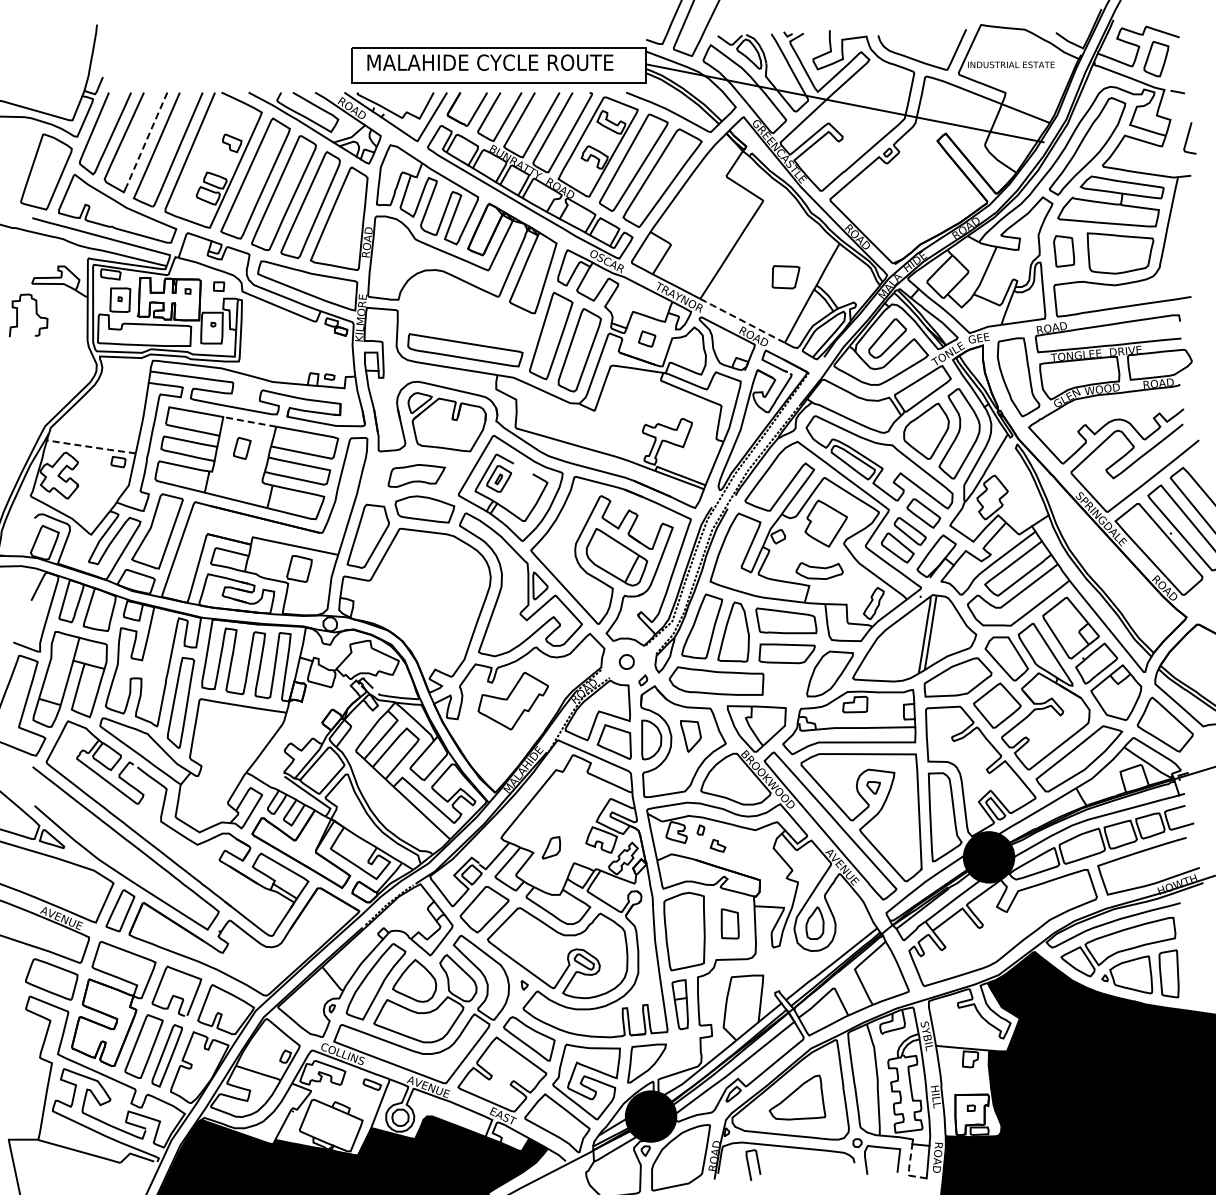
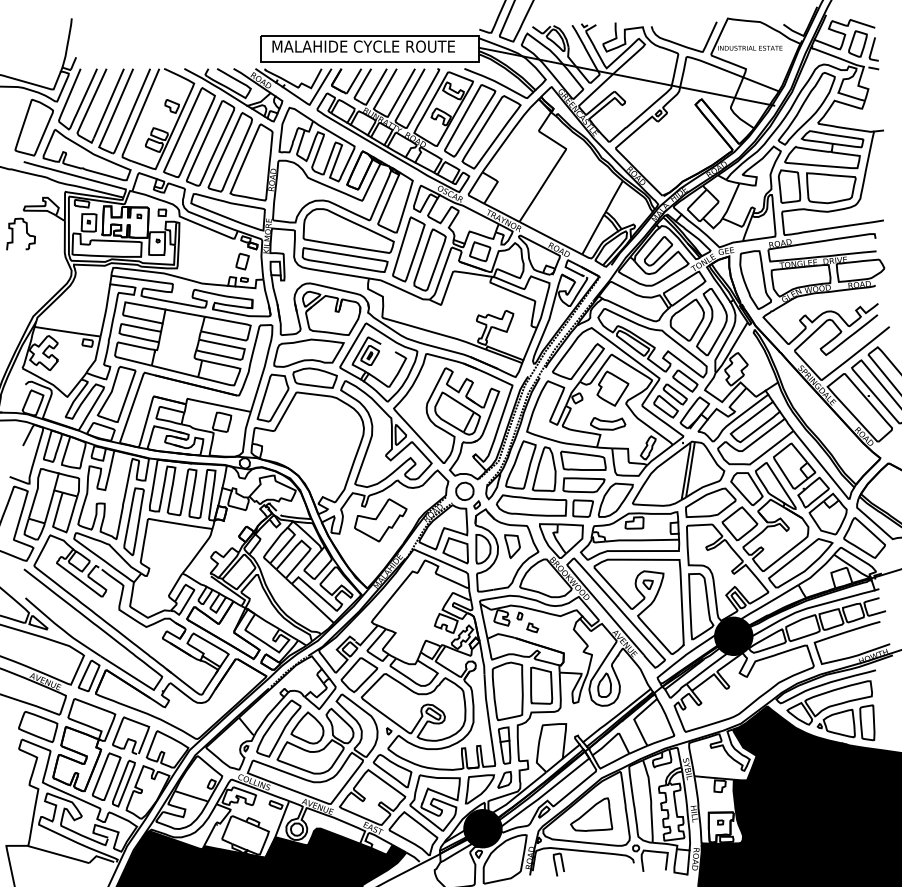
line: (147, 138) -> (109, 102), dashed -> solid
line: (1188, 138) -> (872, 49), moved
part: (1063, 251) -> (789, 186), size x1.43
part: (785, 277) -> (582, 508), moved
part: (469, 310) -> (348, 230), added
line: (741, 320) -> (550, 237), dashed -> solid
part: (646, 338) -> (479, 251), size x1.67
line: (248, 421) -> (184, 312), dashed -> solid
line: (90, 447) -> (66, 332), dashed -> solid
part: (242, 448) -> (242, 261), moved
part: (416, 475) -> (308, 352), size x1.67
part: (626, 661) -> (464, 490), size x1.67
part: (551, 847) -> (504, 779), moved
part: (730, 923) -> (541, 685), size x1.67
line: (909, 1168) -> (674, 867), dashed -> solid

